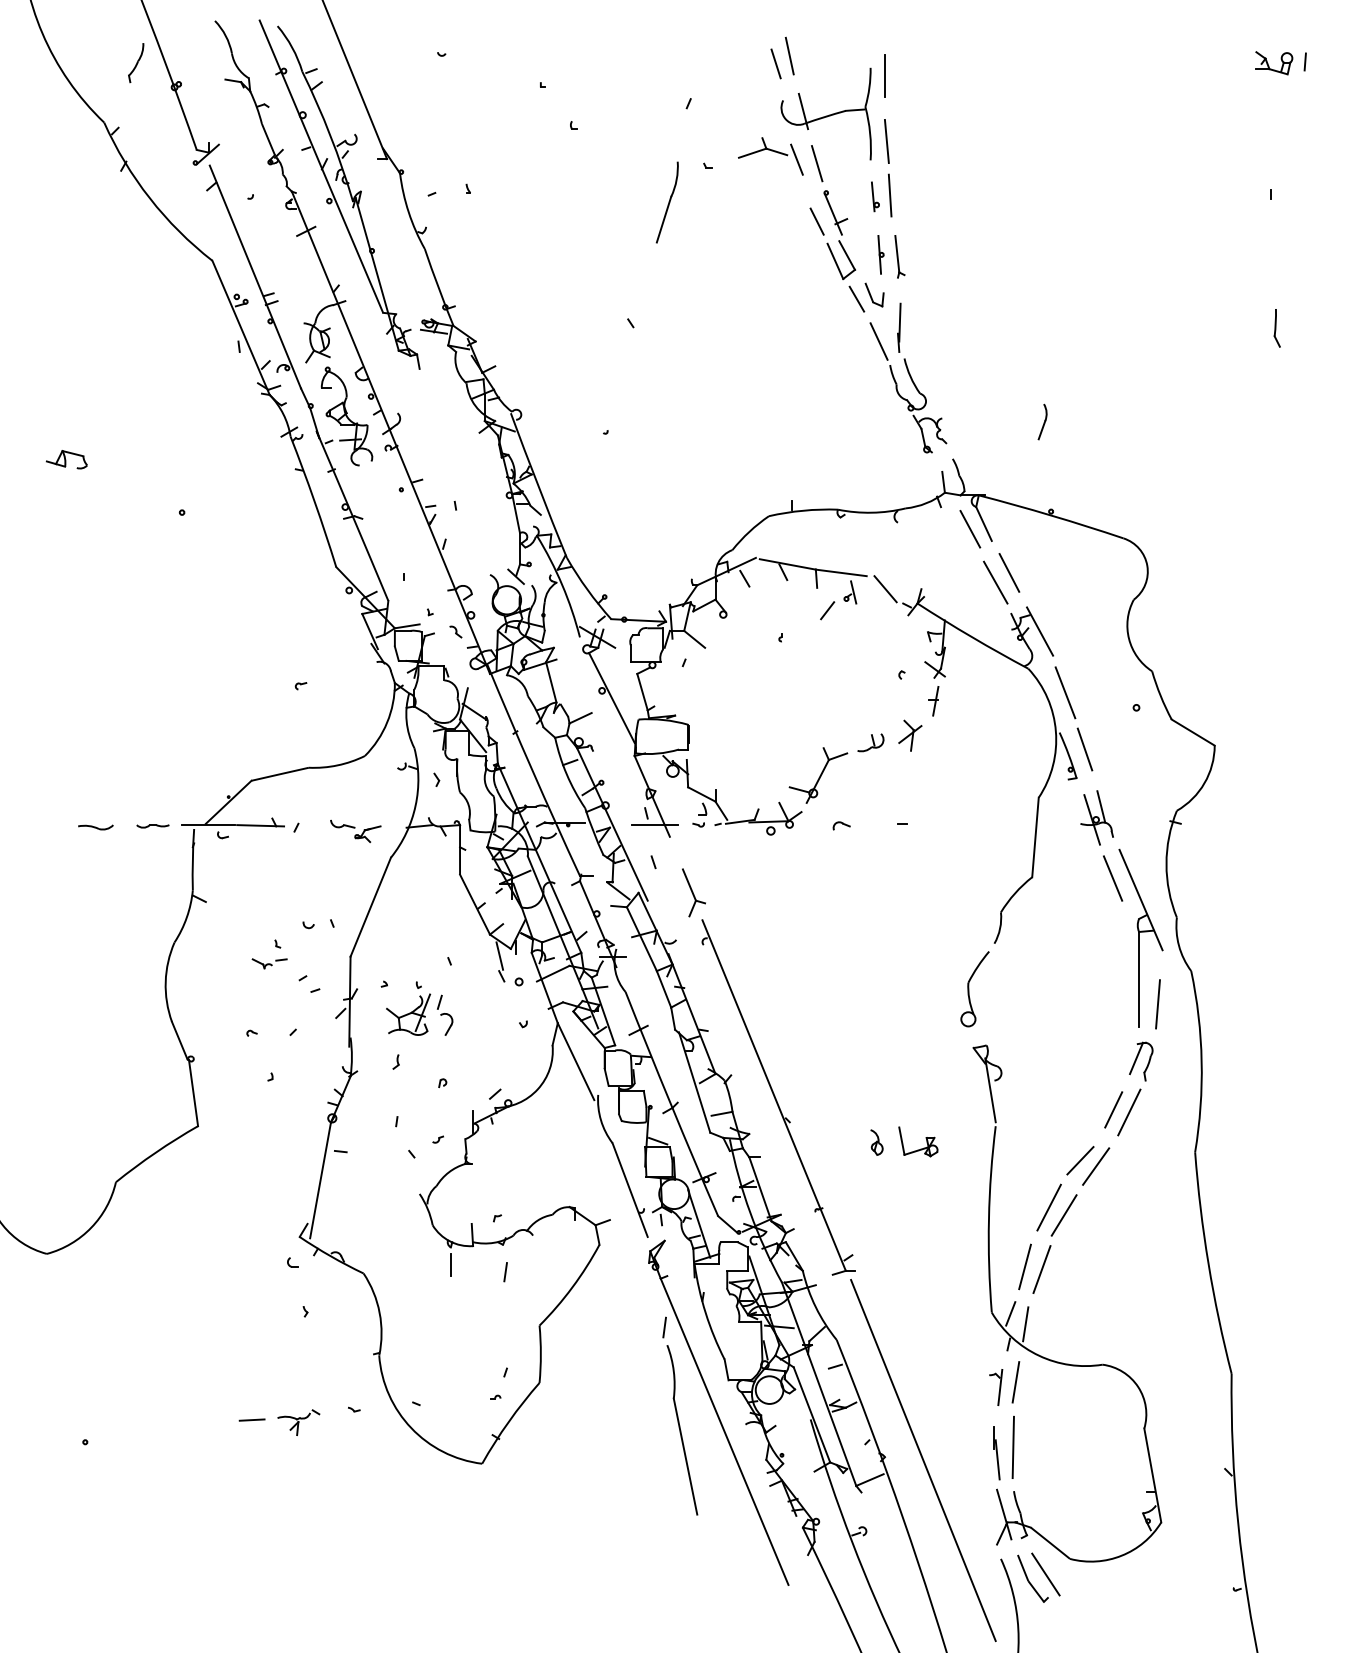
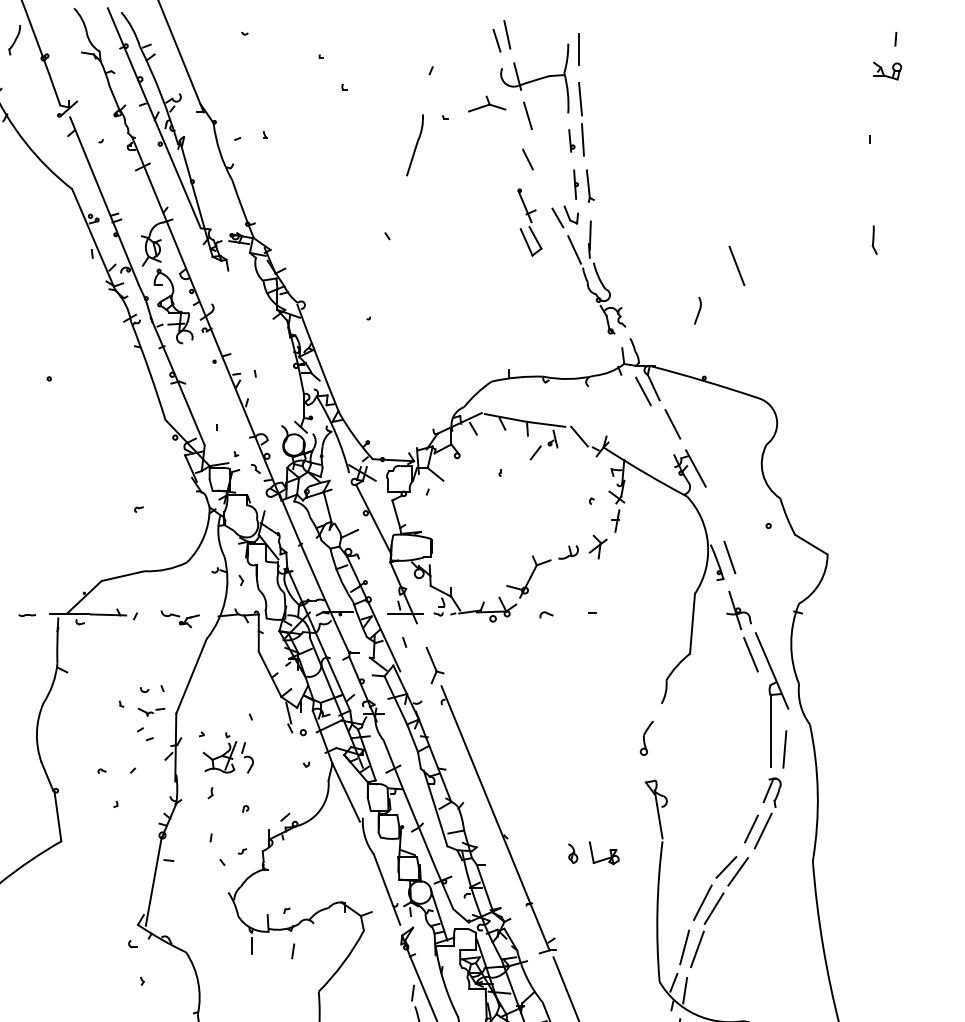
part: (1274, 63) -> (887, 71), moved
line: (796, 159) -> (512, 112), removed
part: (839, 235) -> (529, 222), moved
line: (995, 582) -> (662, 431), removed
line: (1065, 692) -> (736, 265), moved
line: (1101, 806) -> (742, 600), removed
part: (152, 826) -> (27, 615), size x0.7
part: (269, 963) -> (151, 711), moved
part: (974, 989) -> (646, 738), size x0.6

